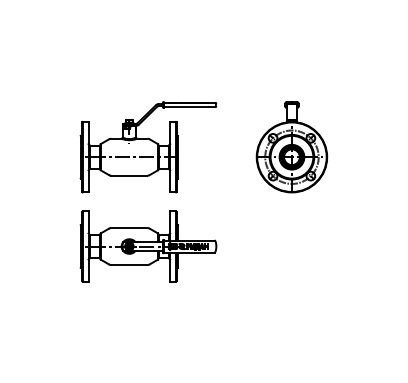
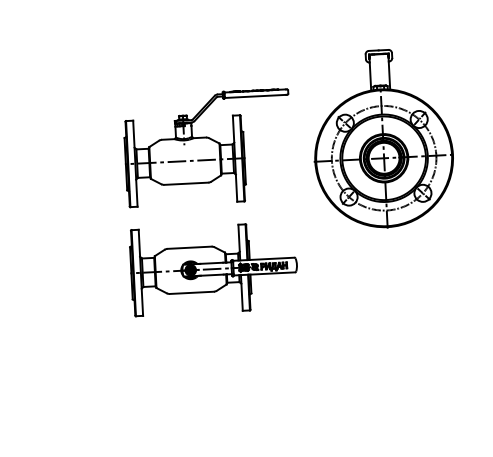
part: (291, 147) -> (382, 139), size x1.6

